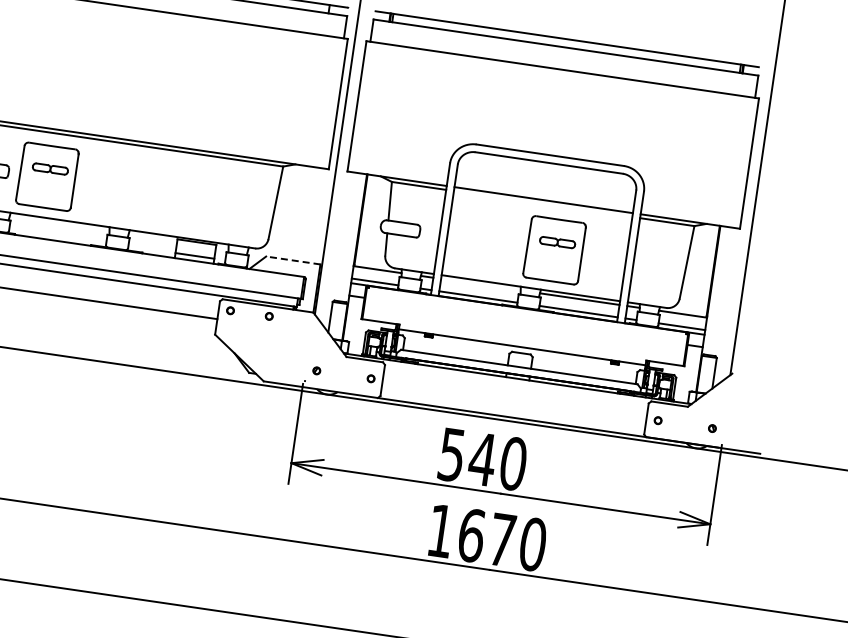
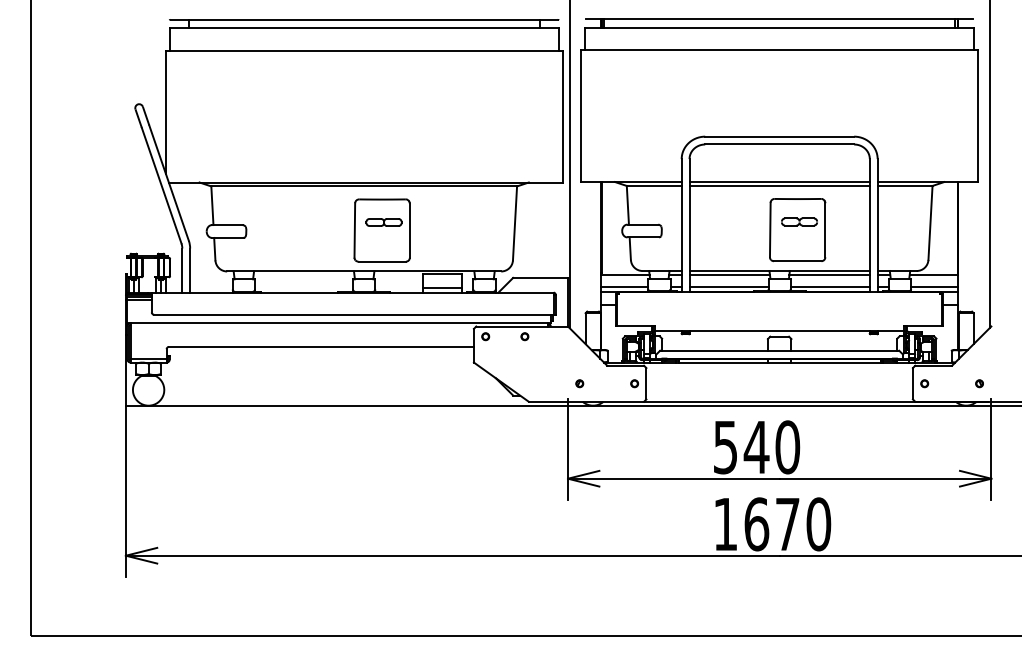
part: (46, 176) -> (381, 230), moved
line: (543, 203) -> (779, 185), added
line: (293, 260) -> (540, 277), dashed -> solid
line: (480, 284) -> (729, 274), added

